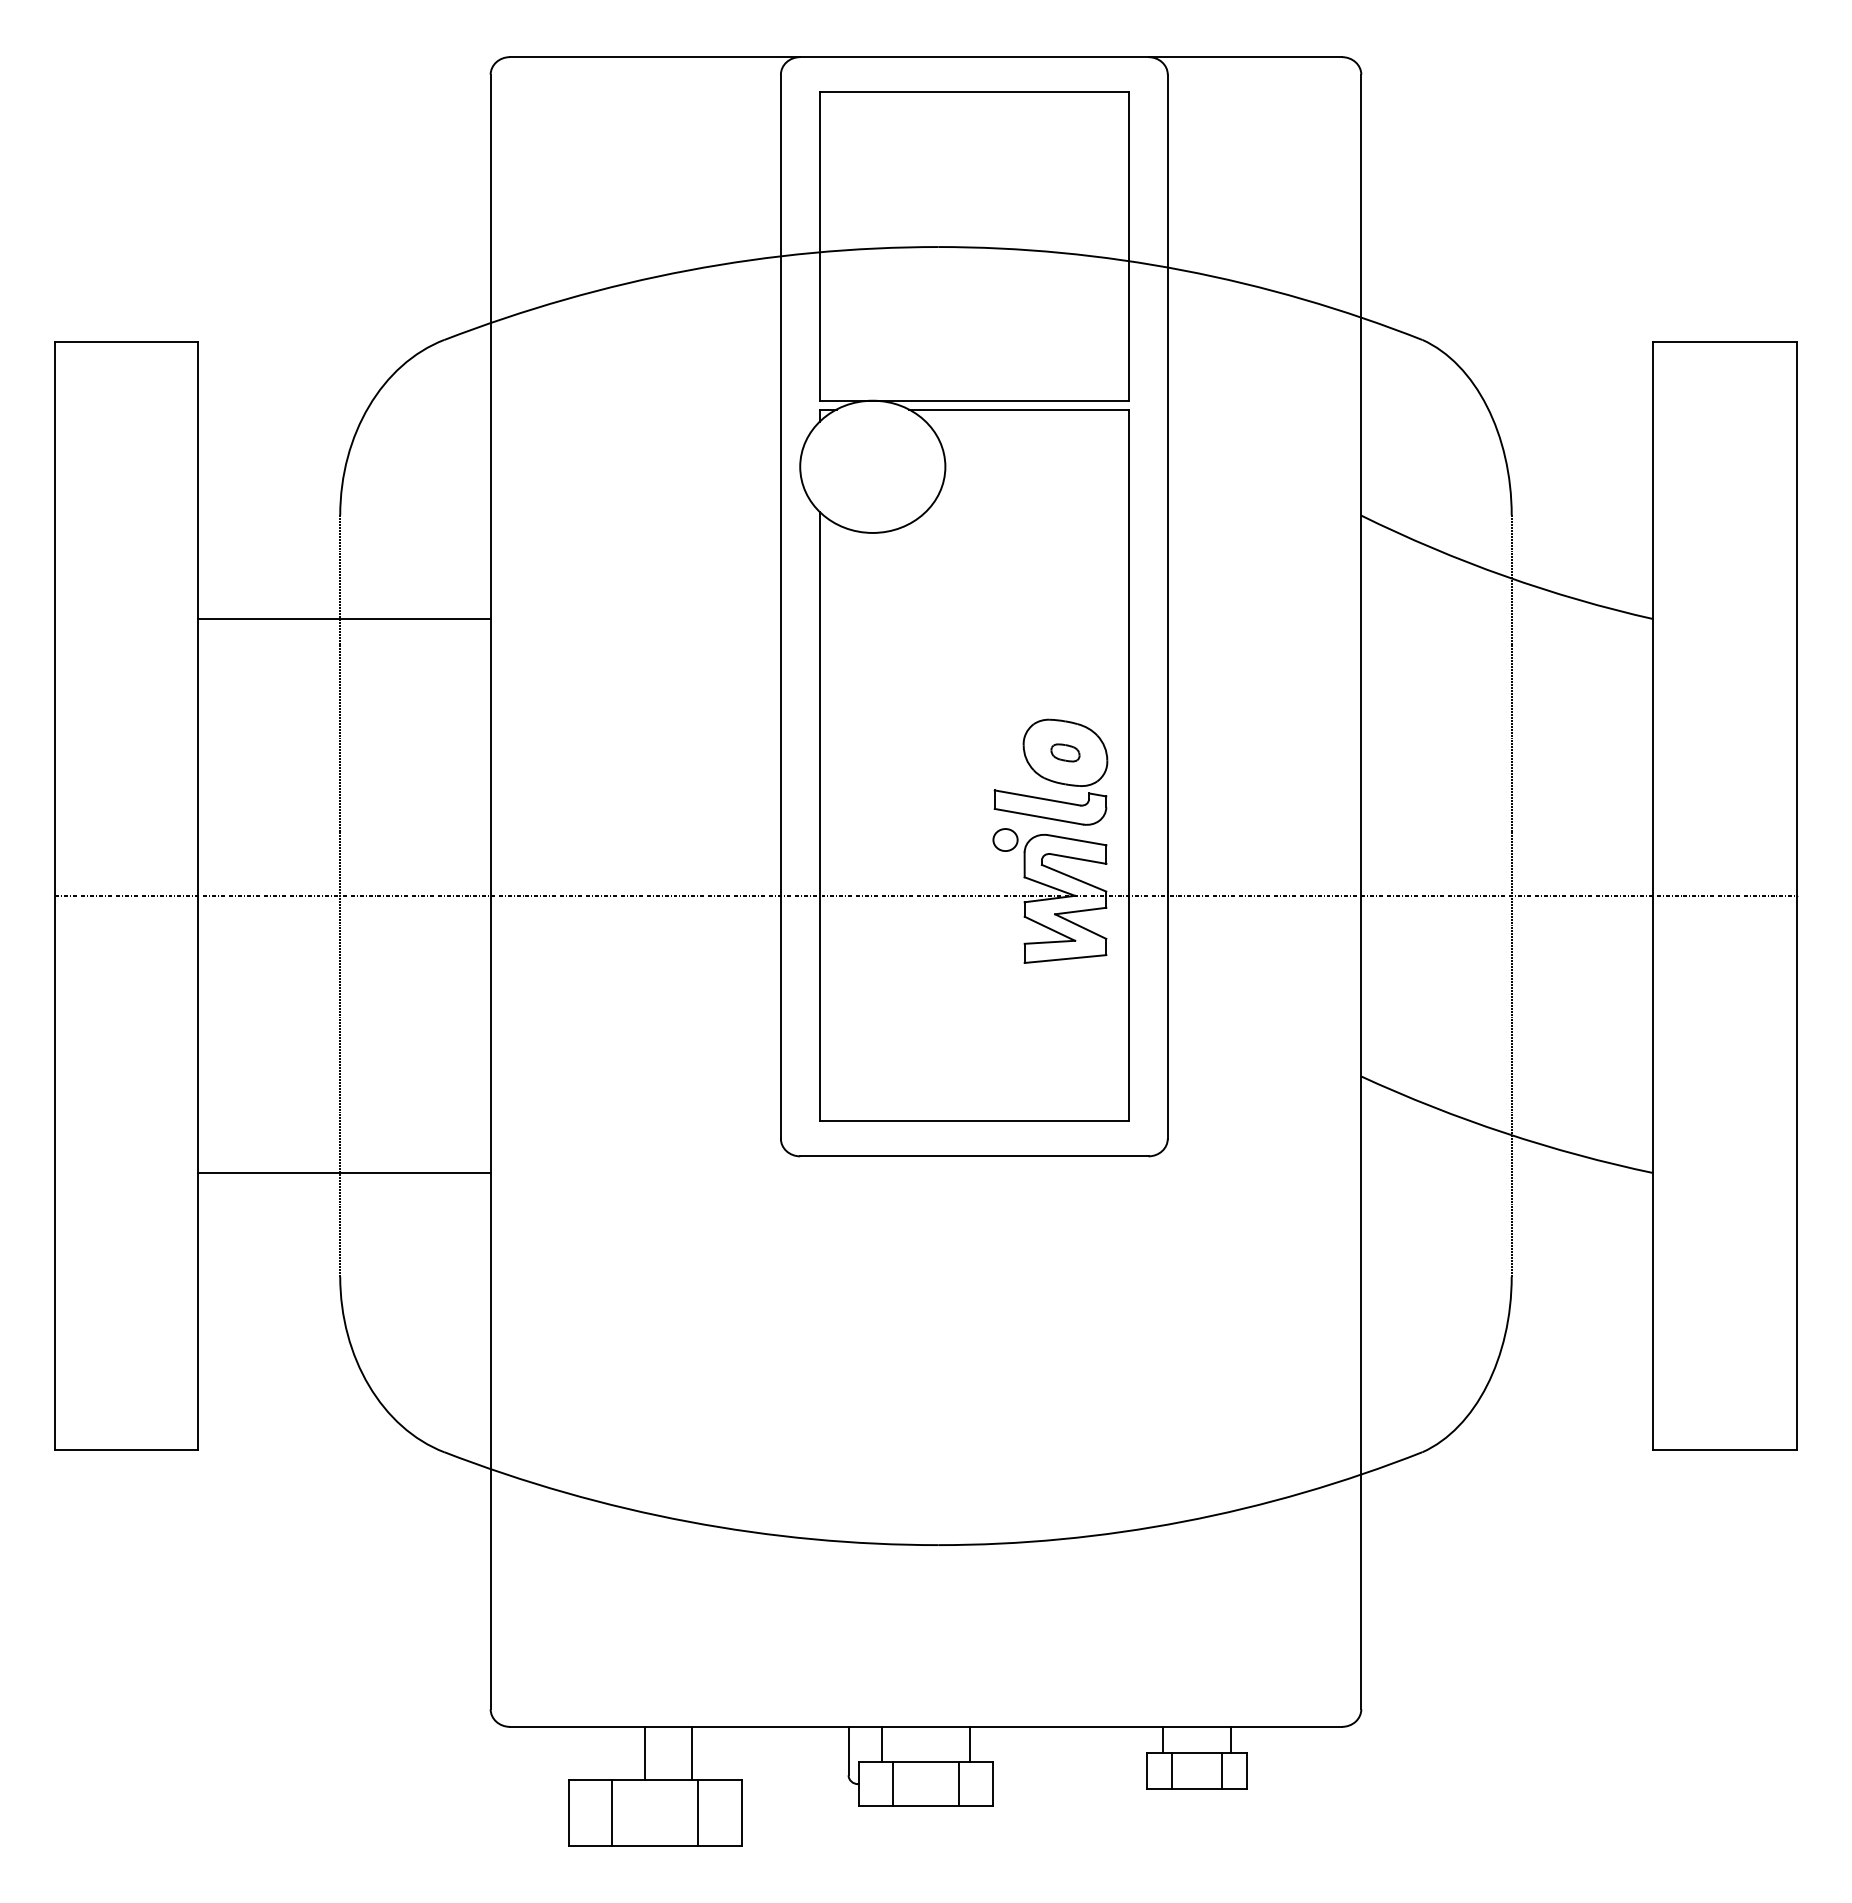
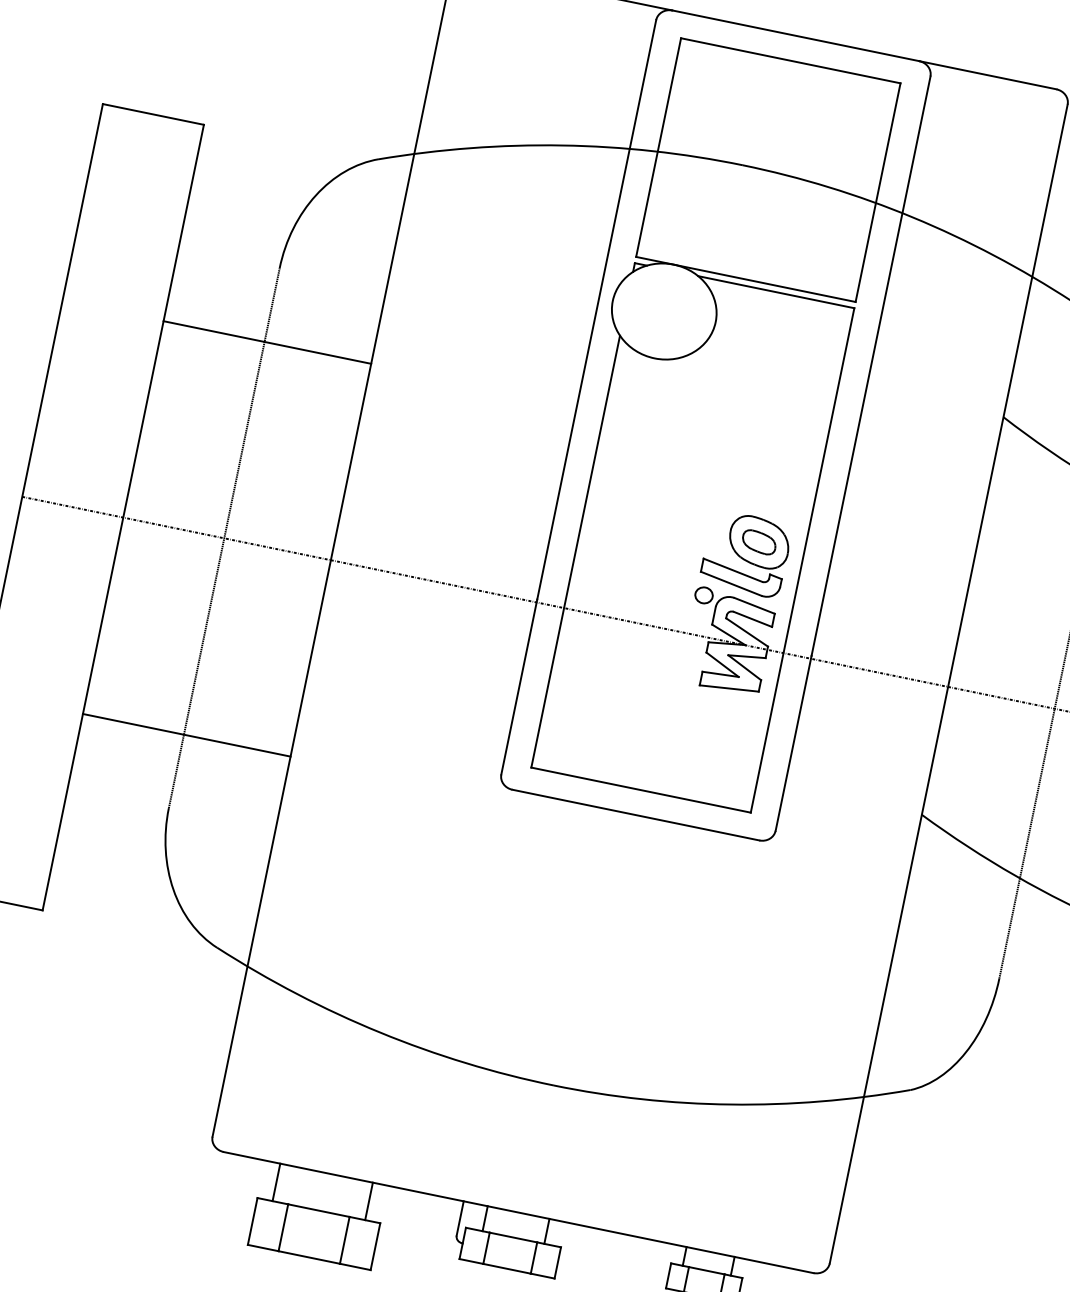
part: (1065, 752) -> (759, 542), size x1.67
line: (645, 1752) -> (369, 1200), moved
line: (691, 1752) -> (276, 1181), moved

